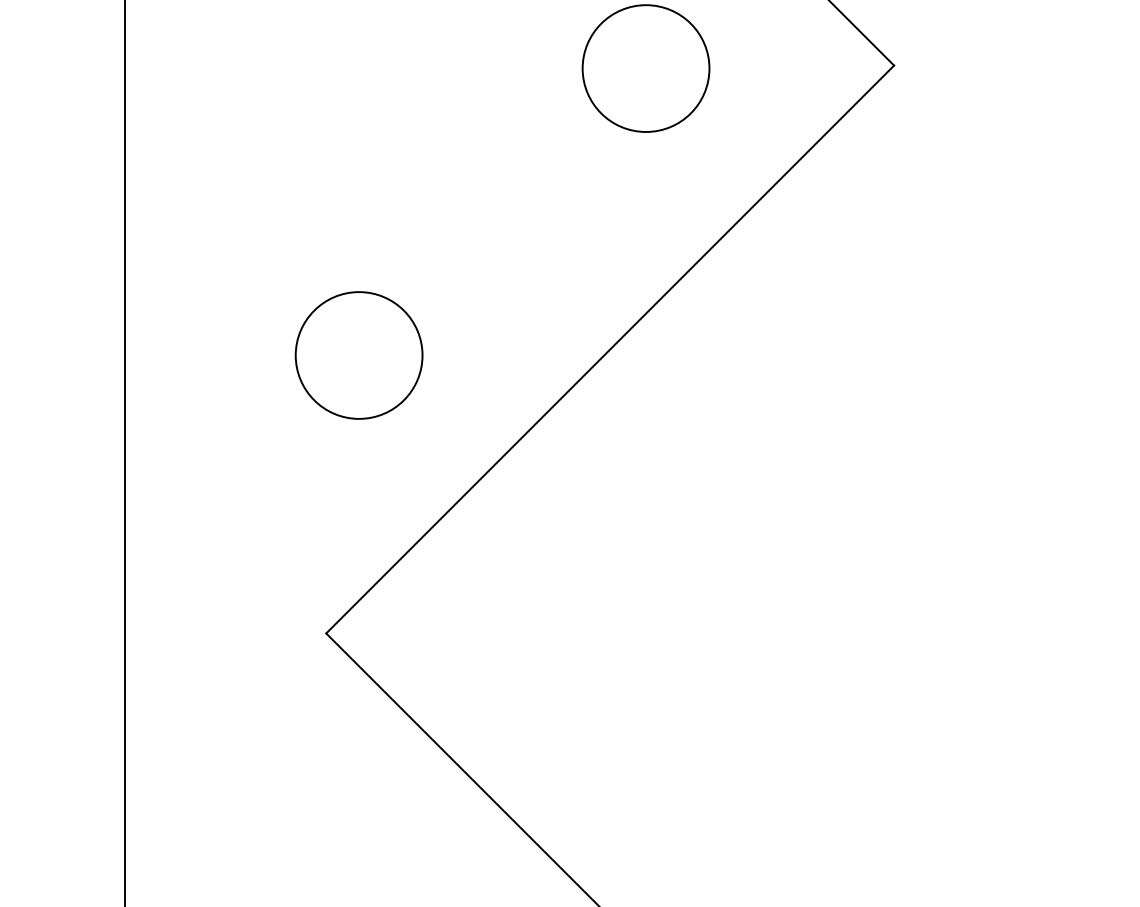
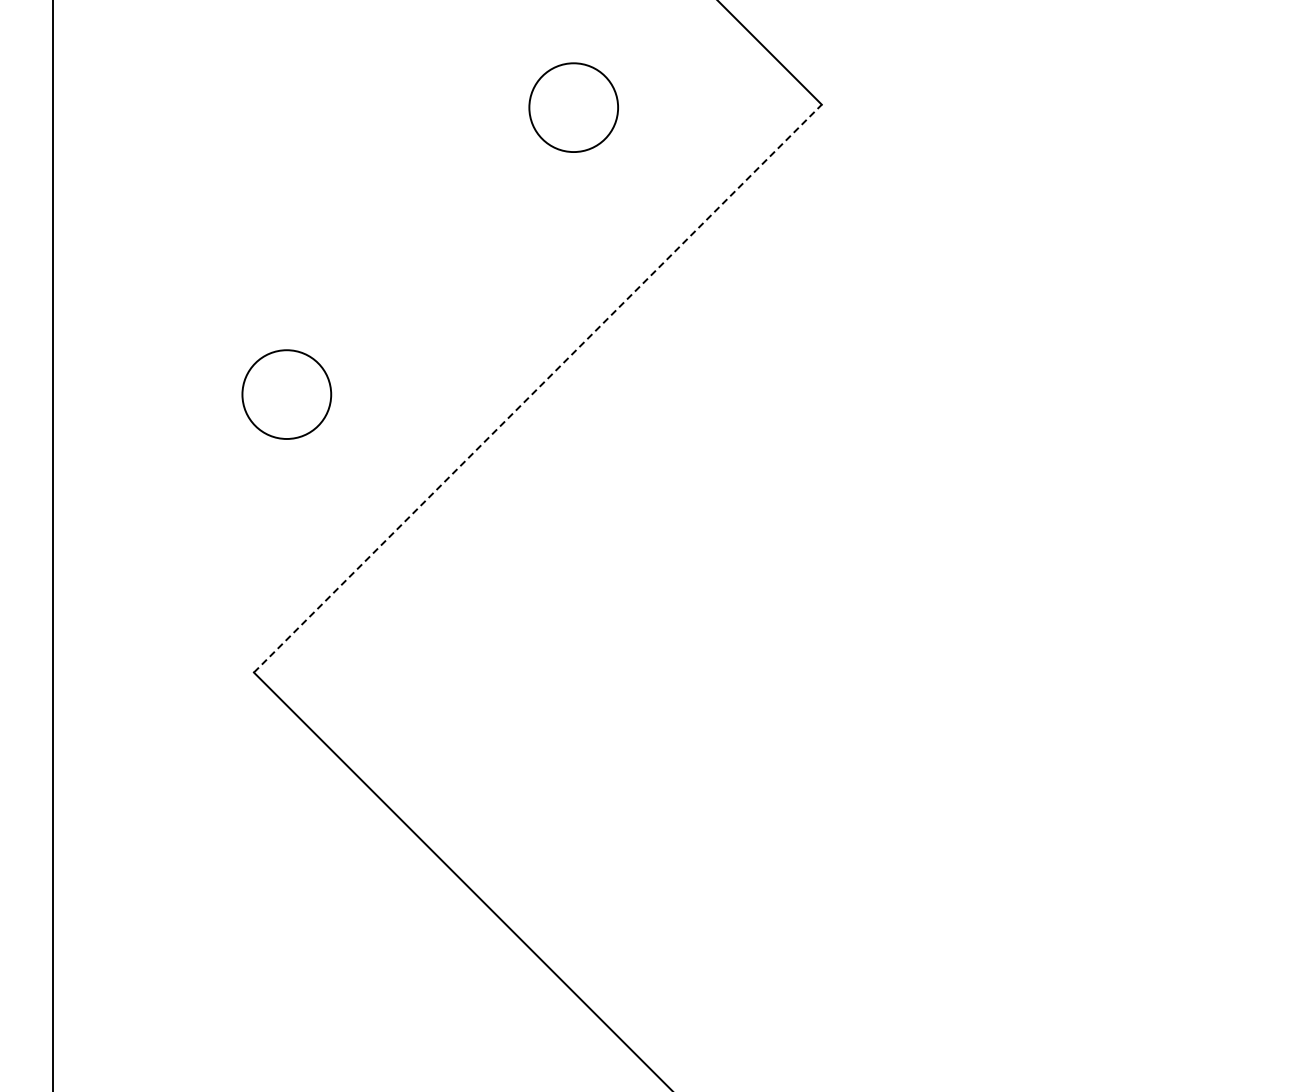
circle: (645, 68) -> (573, 107), size x0.7
line: (609, 349) -> (537, 388), solid -> dashed
circle: (358, 355) -> (286, 394), size x0.7

